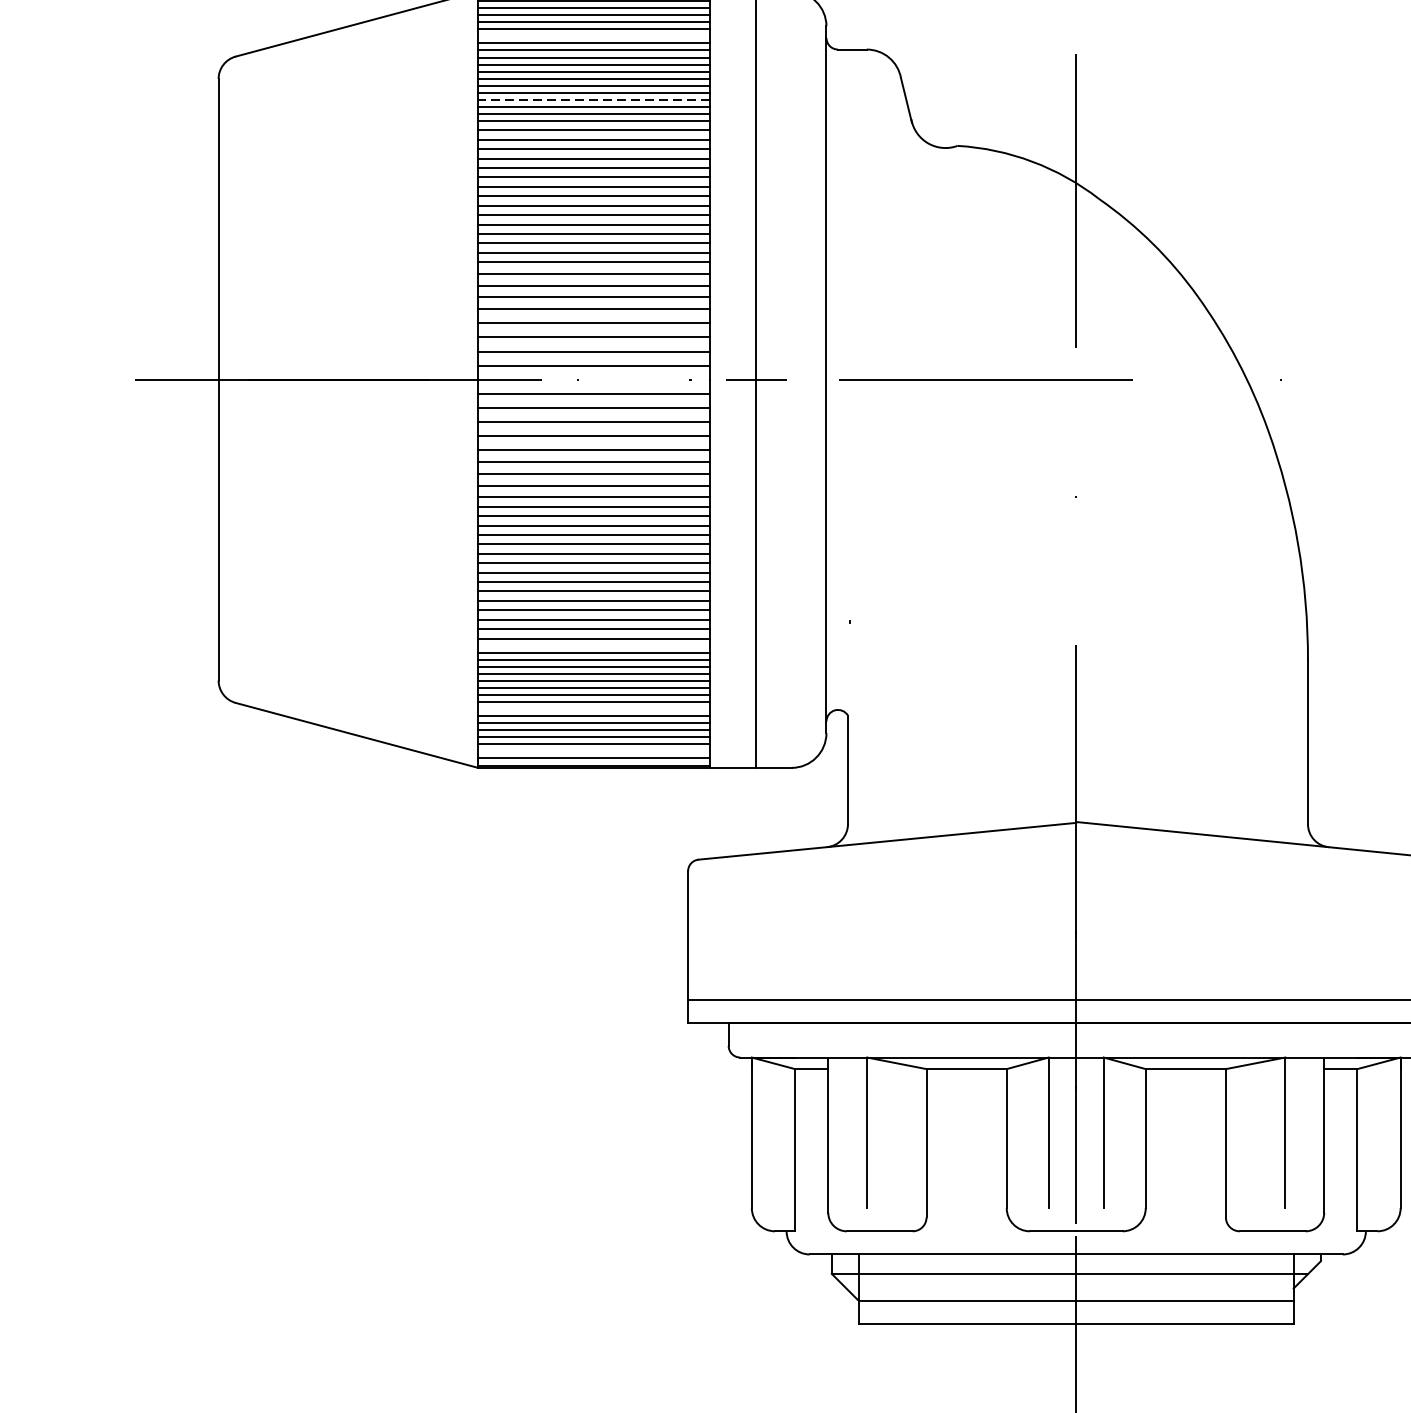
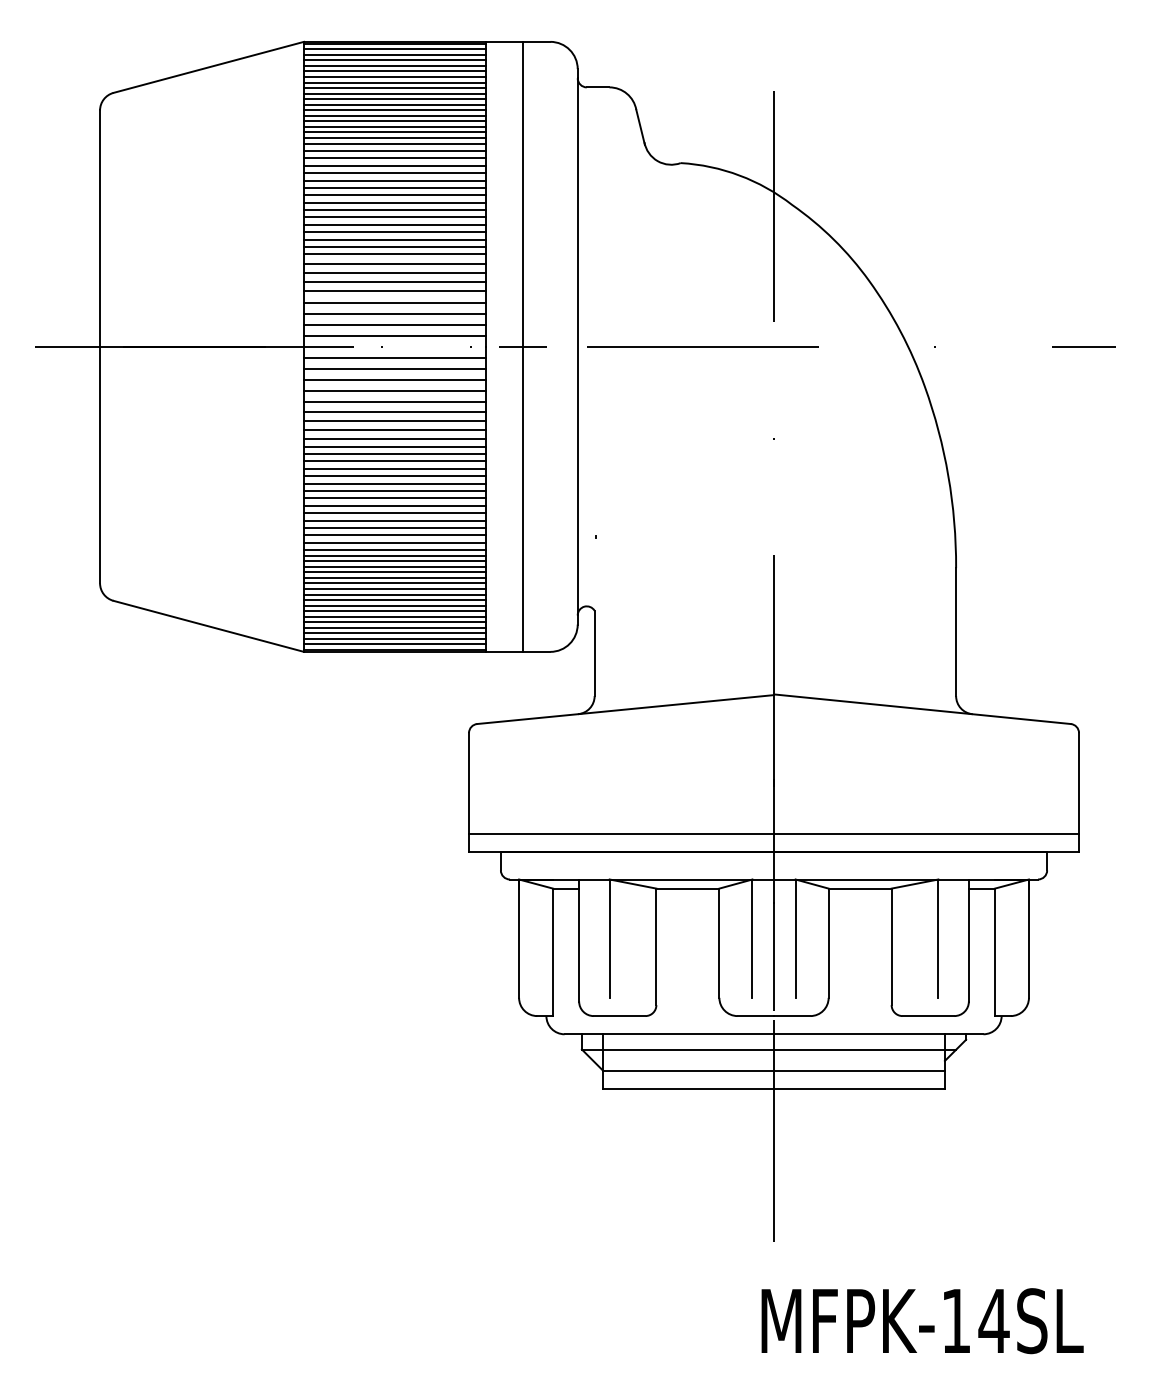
line: (594, 35) -> (395, 76), added
line: (593, 99) -> (394, 126), dashed -> solid
line: (594, 645) -> (395, 555), added
line: (594, 708) -> (395, 605), added
line: (594, 750) -> (395, 638), added

